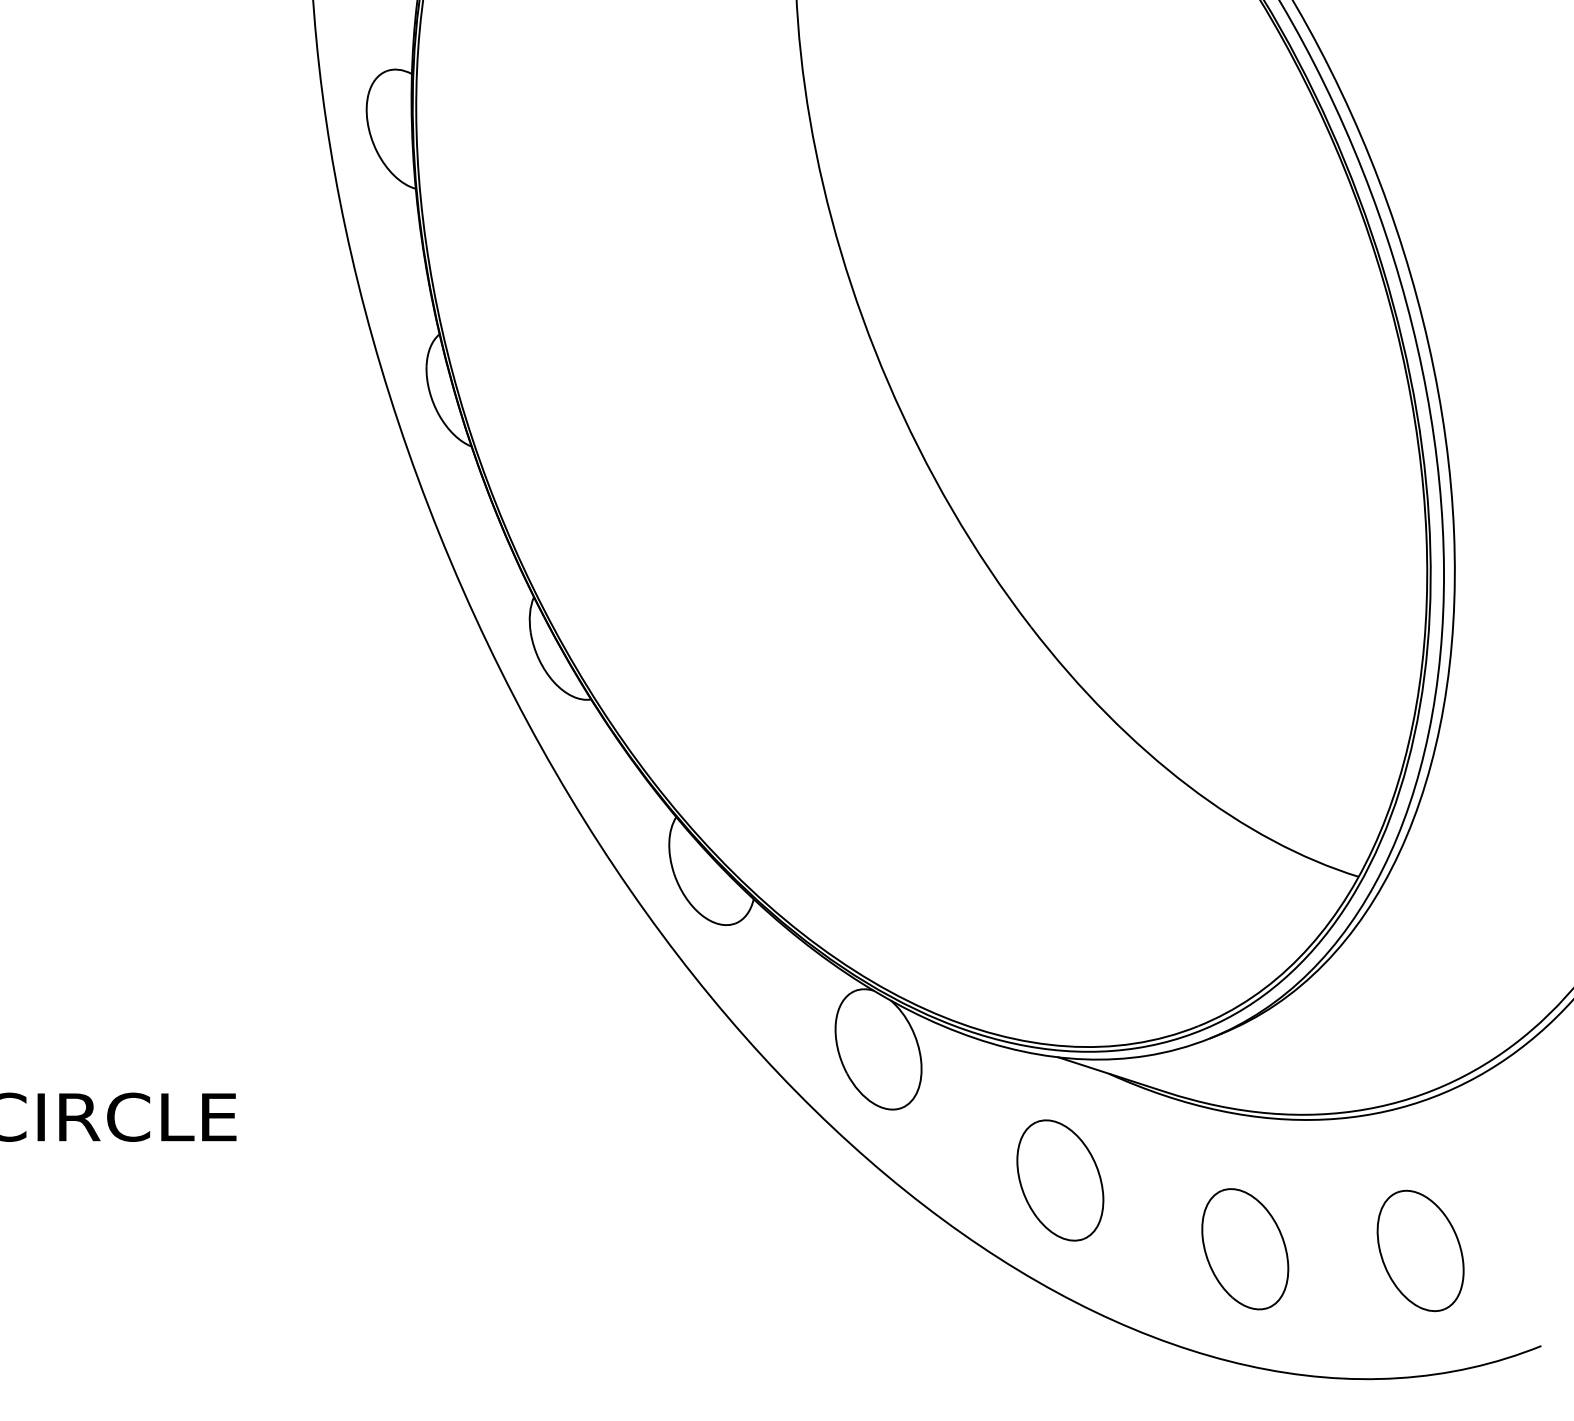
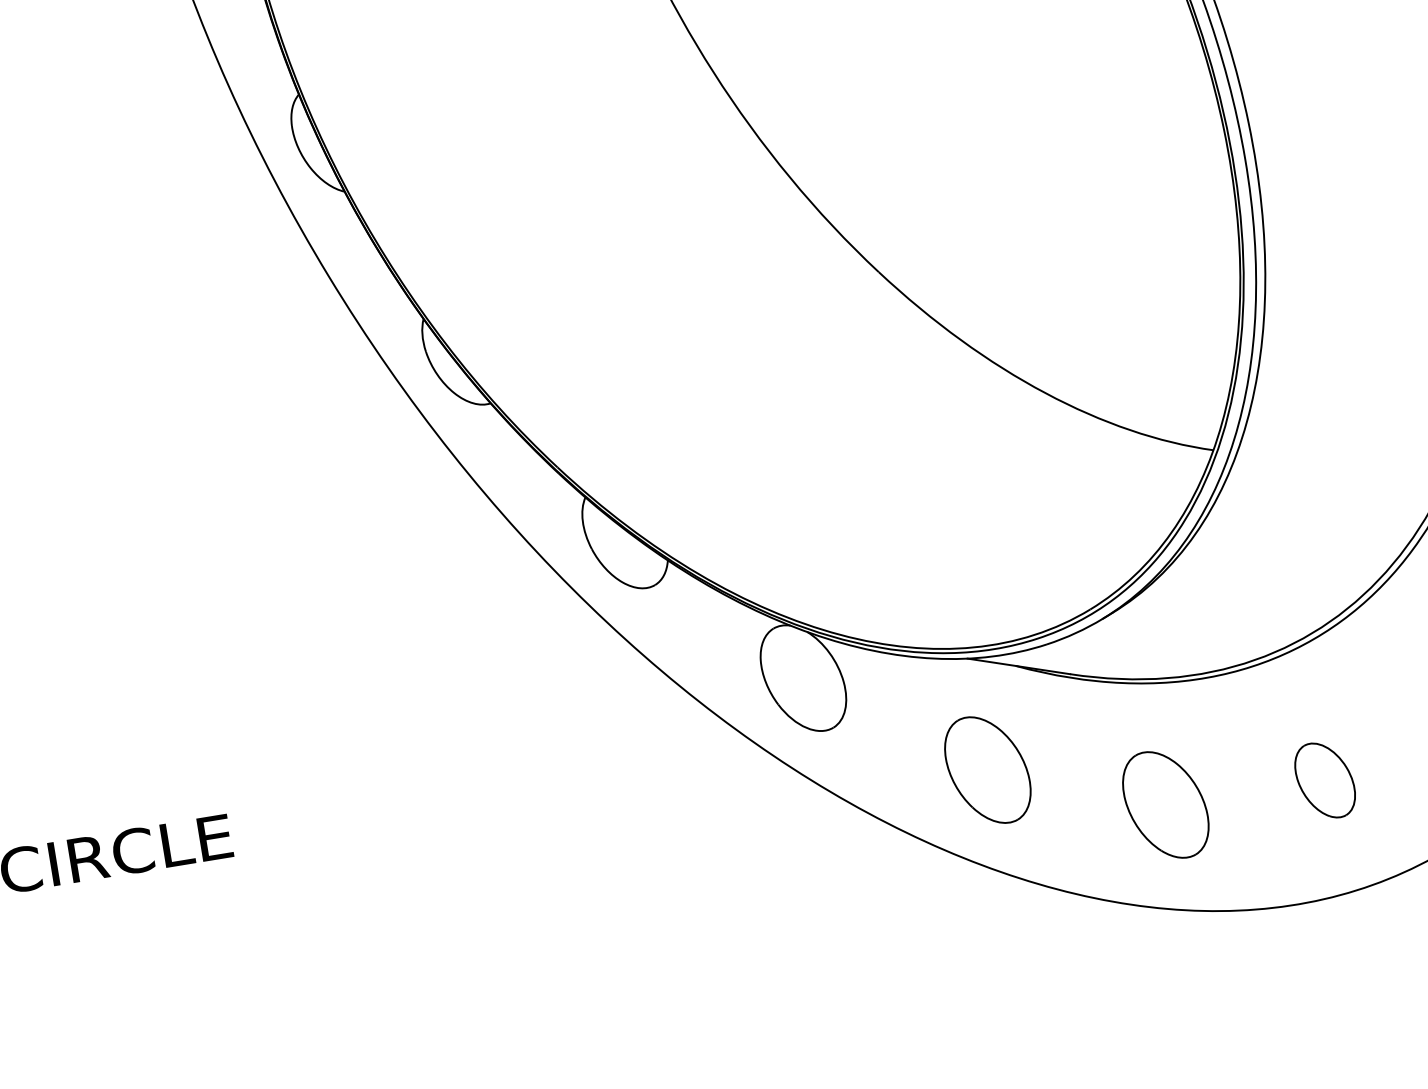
part: (1420, 1250) -> (1325, 780), size x0.7

